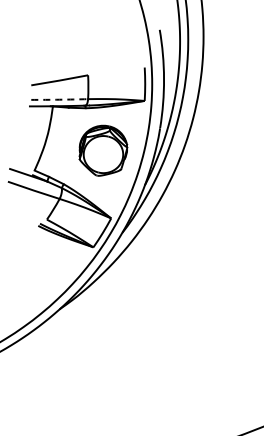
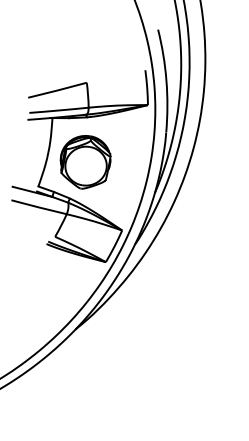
arc: (59, 99) -> (58, 110), dashed -> solid
part: (103, 150) -> (85, 161), moved

